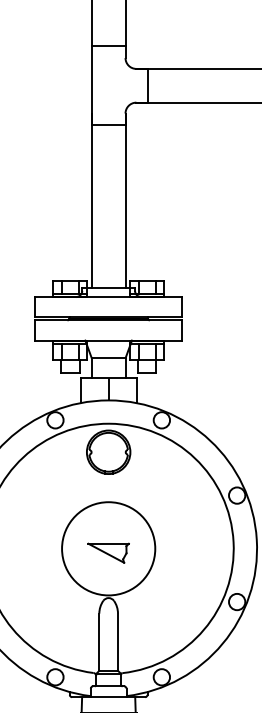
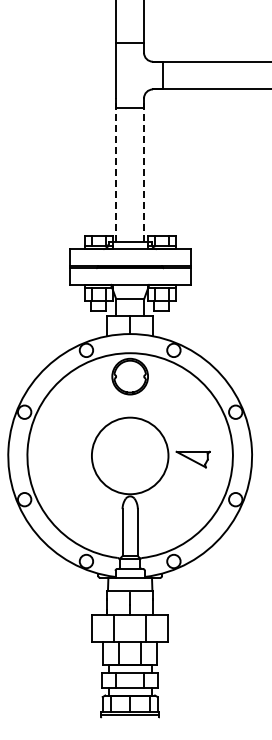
line: (91, 200) -> (116, 169), solid -> dashed
line: (126, 200) -> (144, 169), solid -> dashed
part: (107, 553) -> (192, 459), moved

